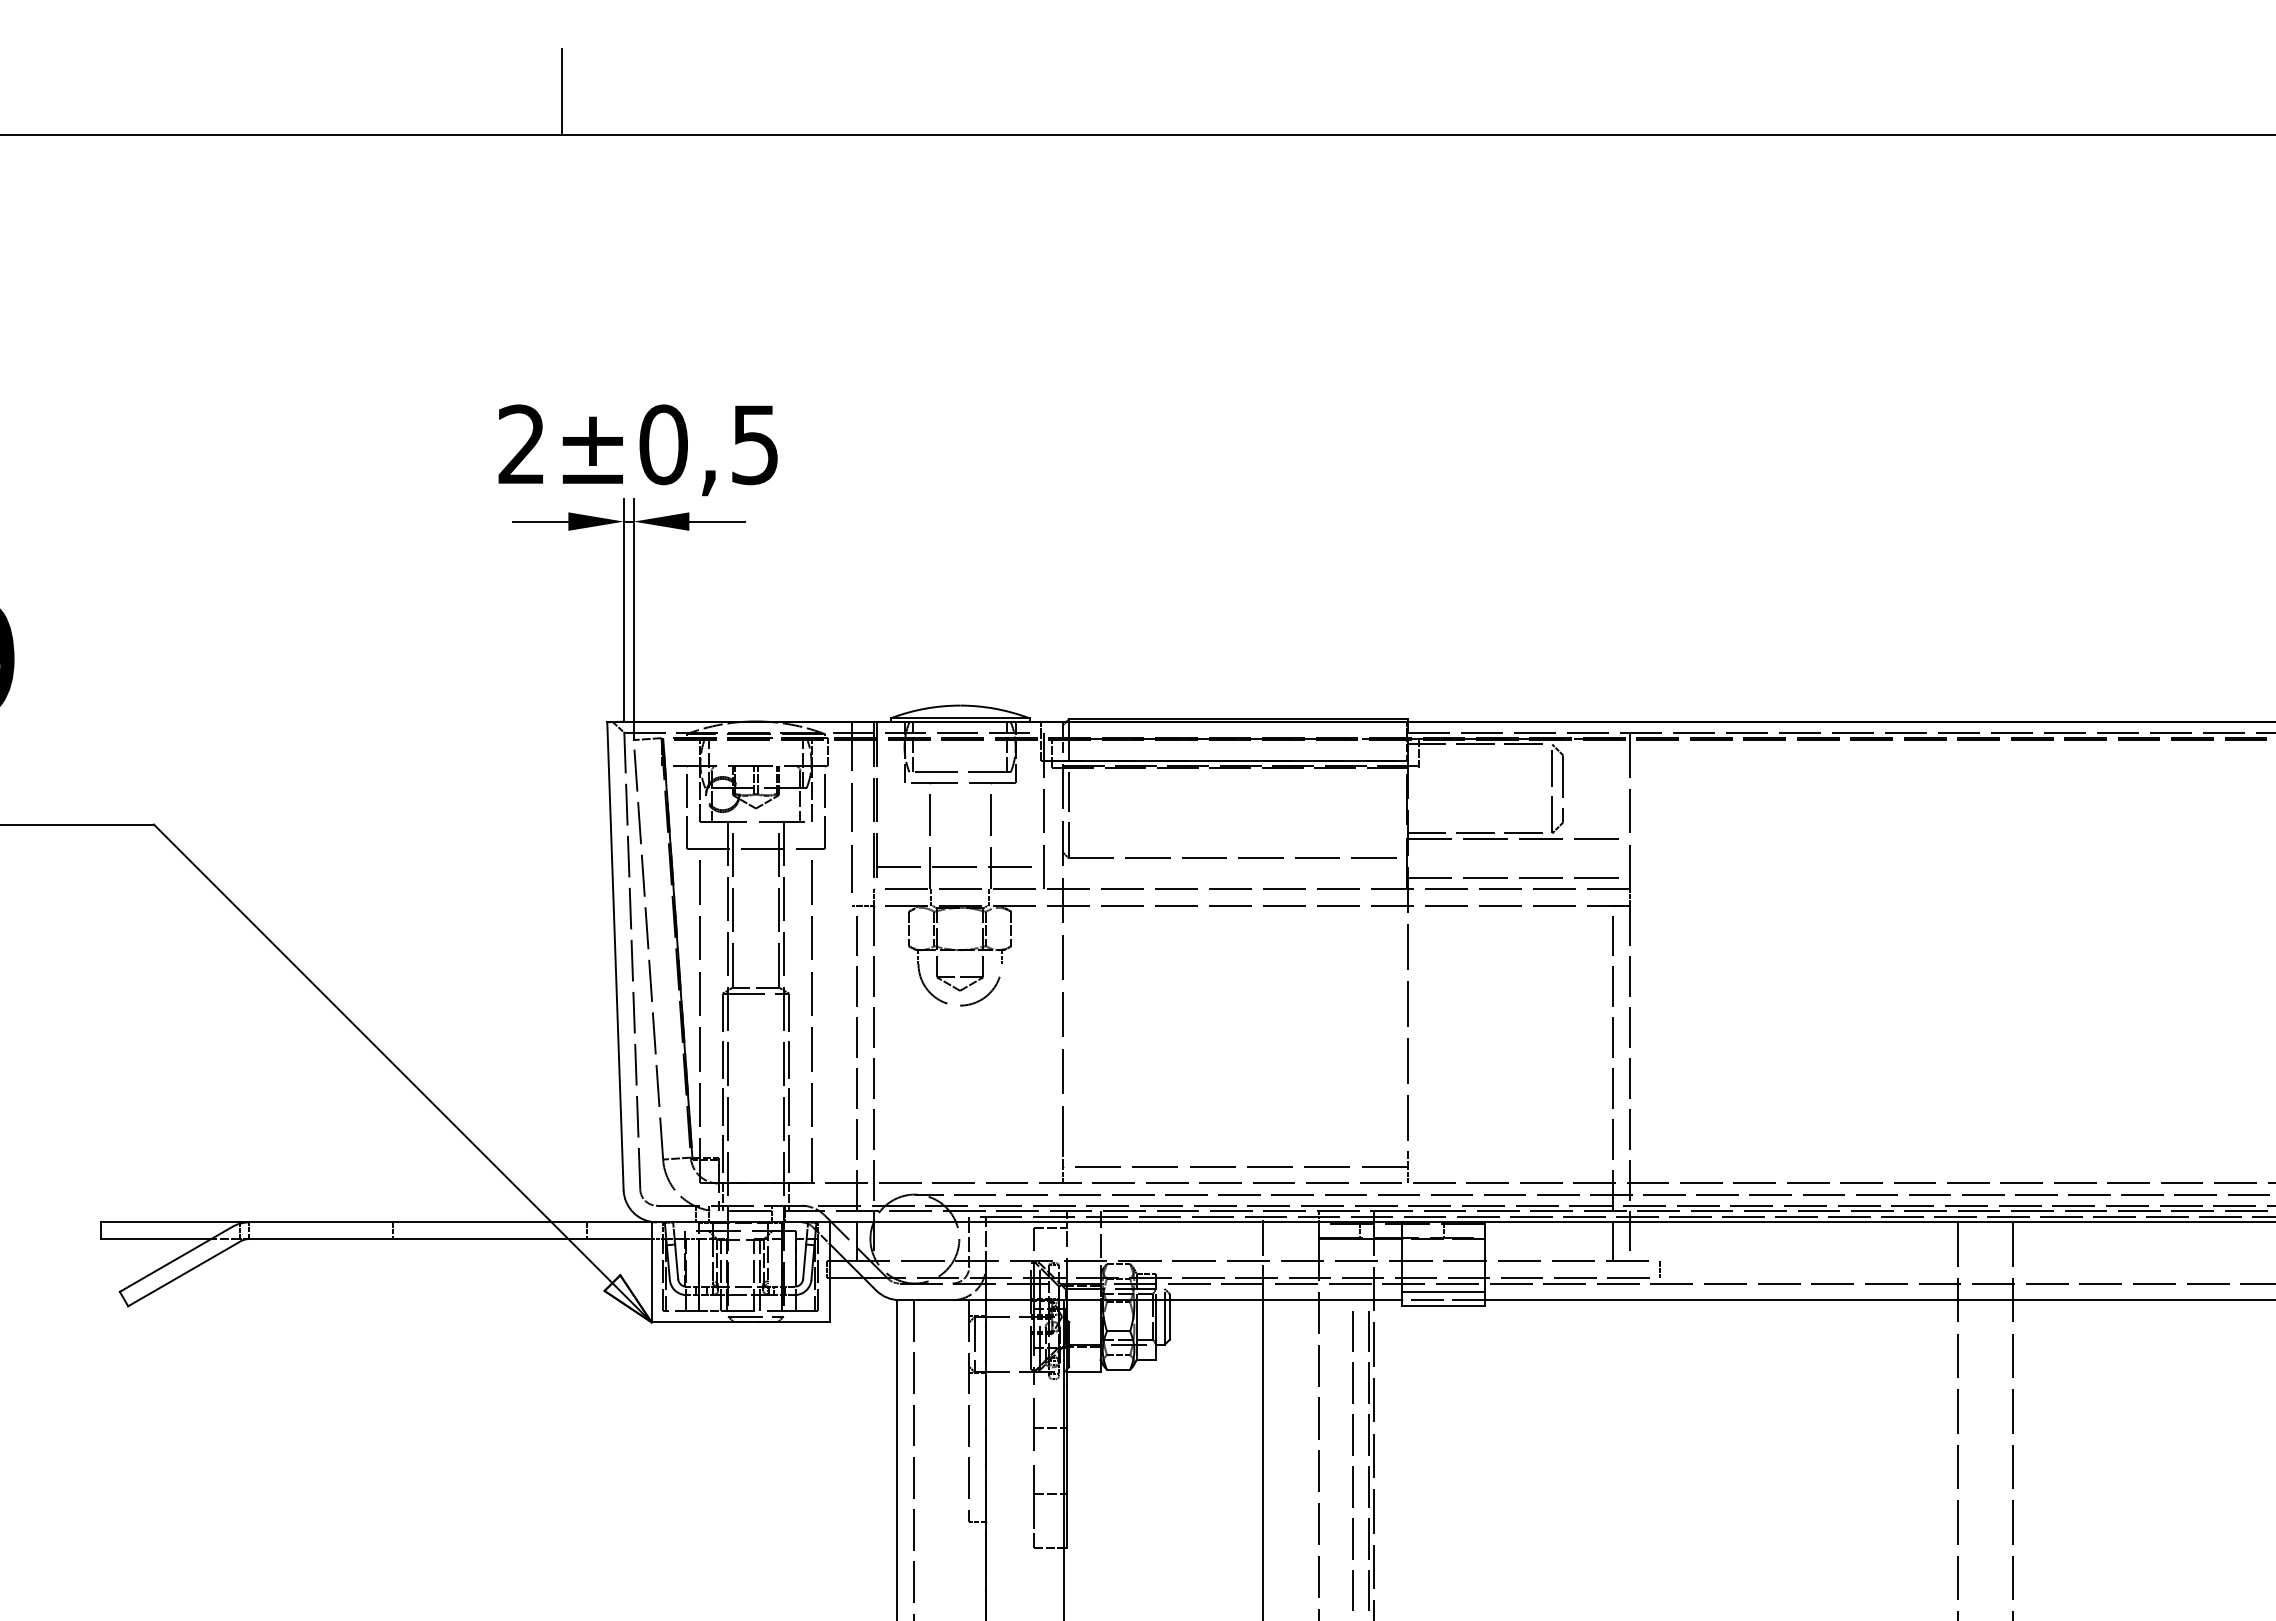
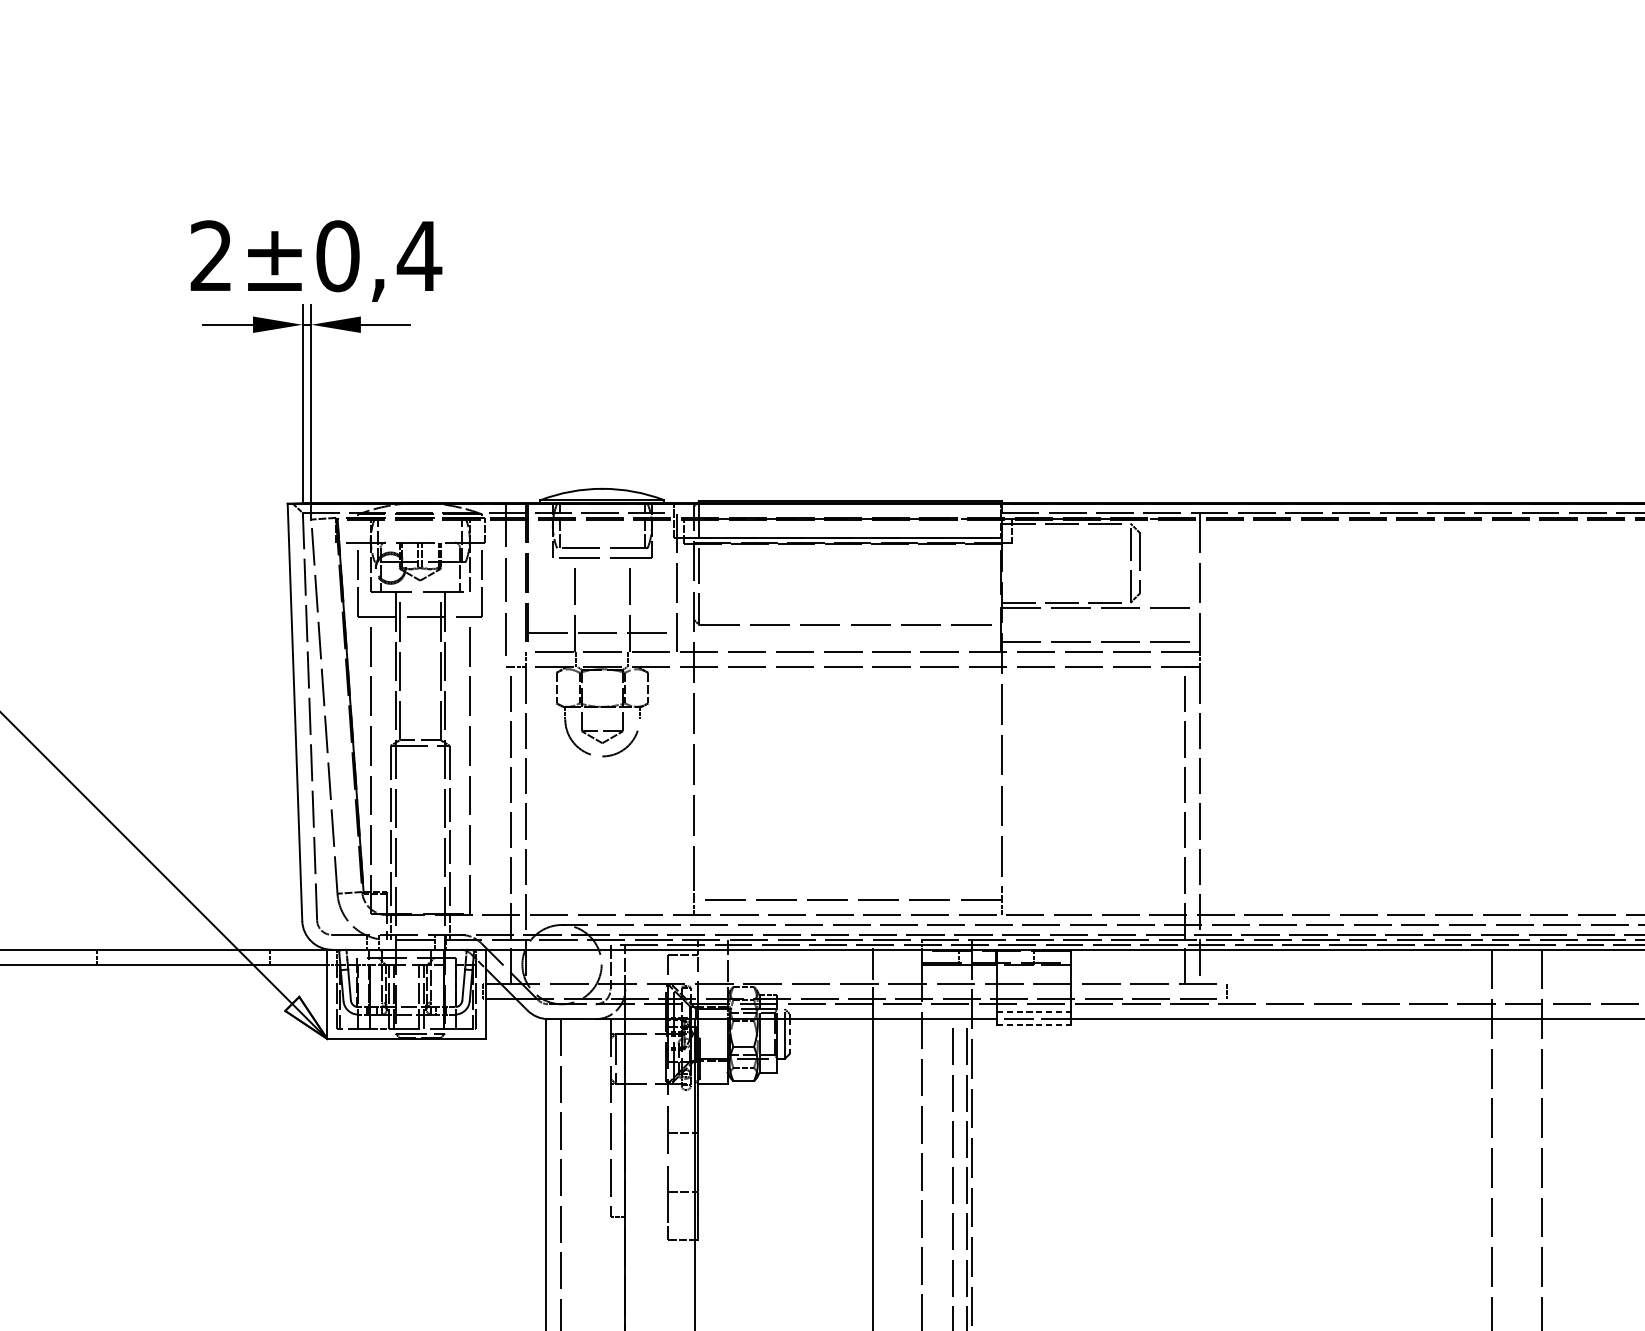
text: (754, 445) -> (418, 256), ±0,5 -> ±0,4
line: (1444, 1291) -> (1034, 1011), solid -> dashed
line: (1444, 1306) -> (1034, 1024), solid -> dashed
line: (1169, 1319) -> (789, 1036), solid -> dashed

